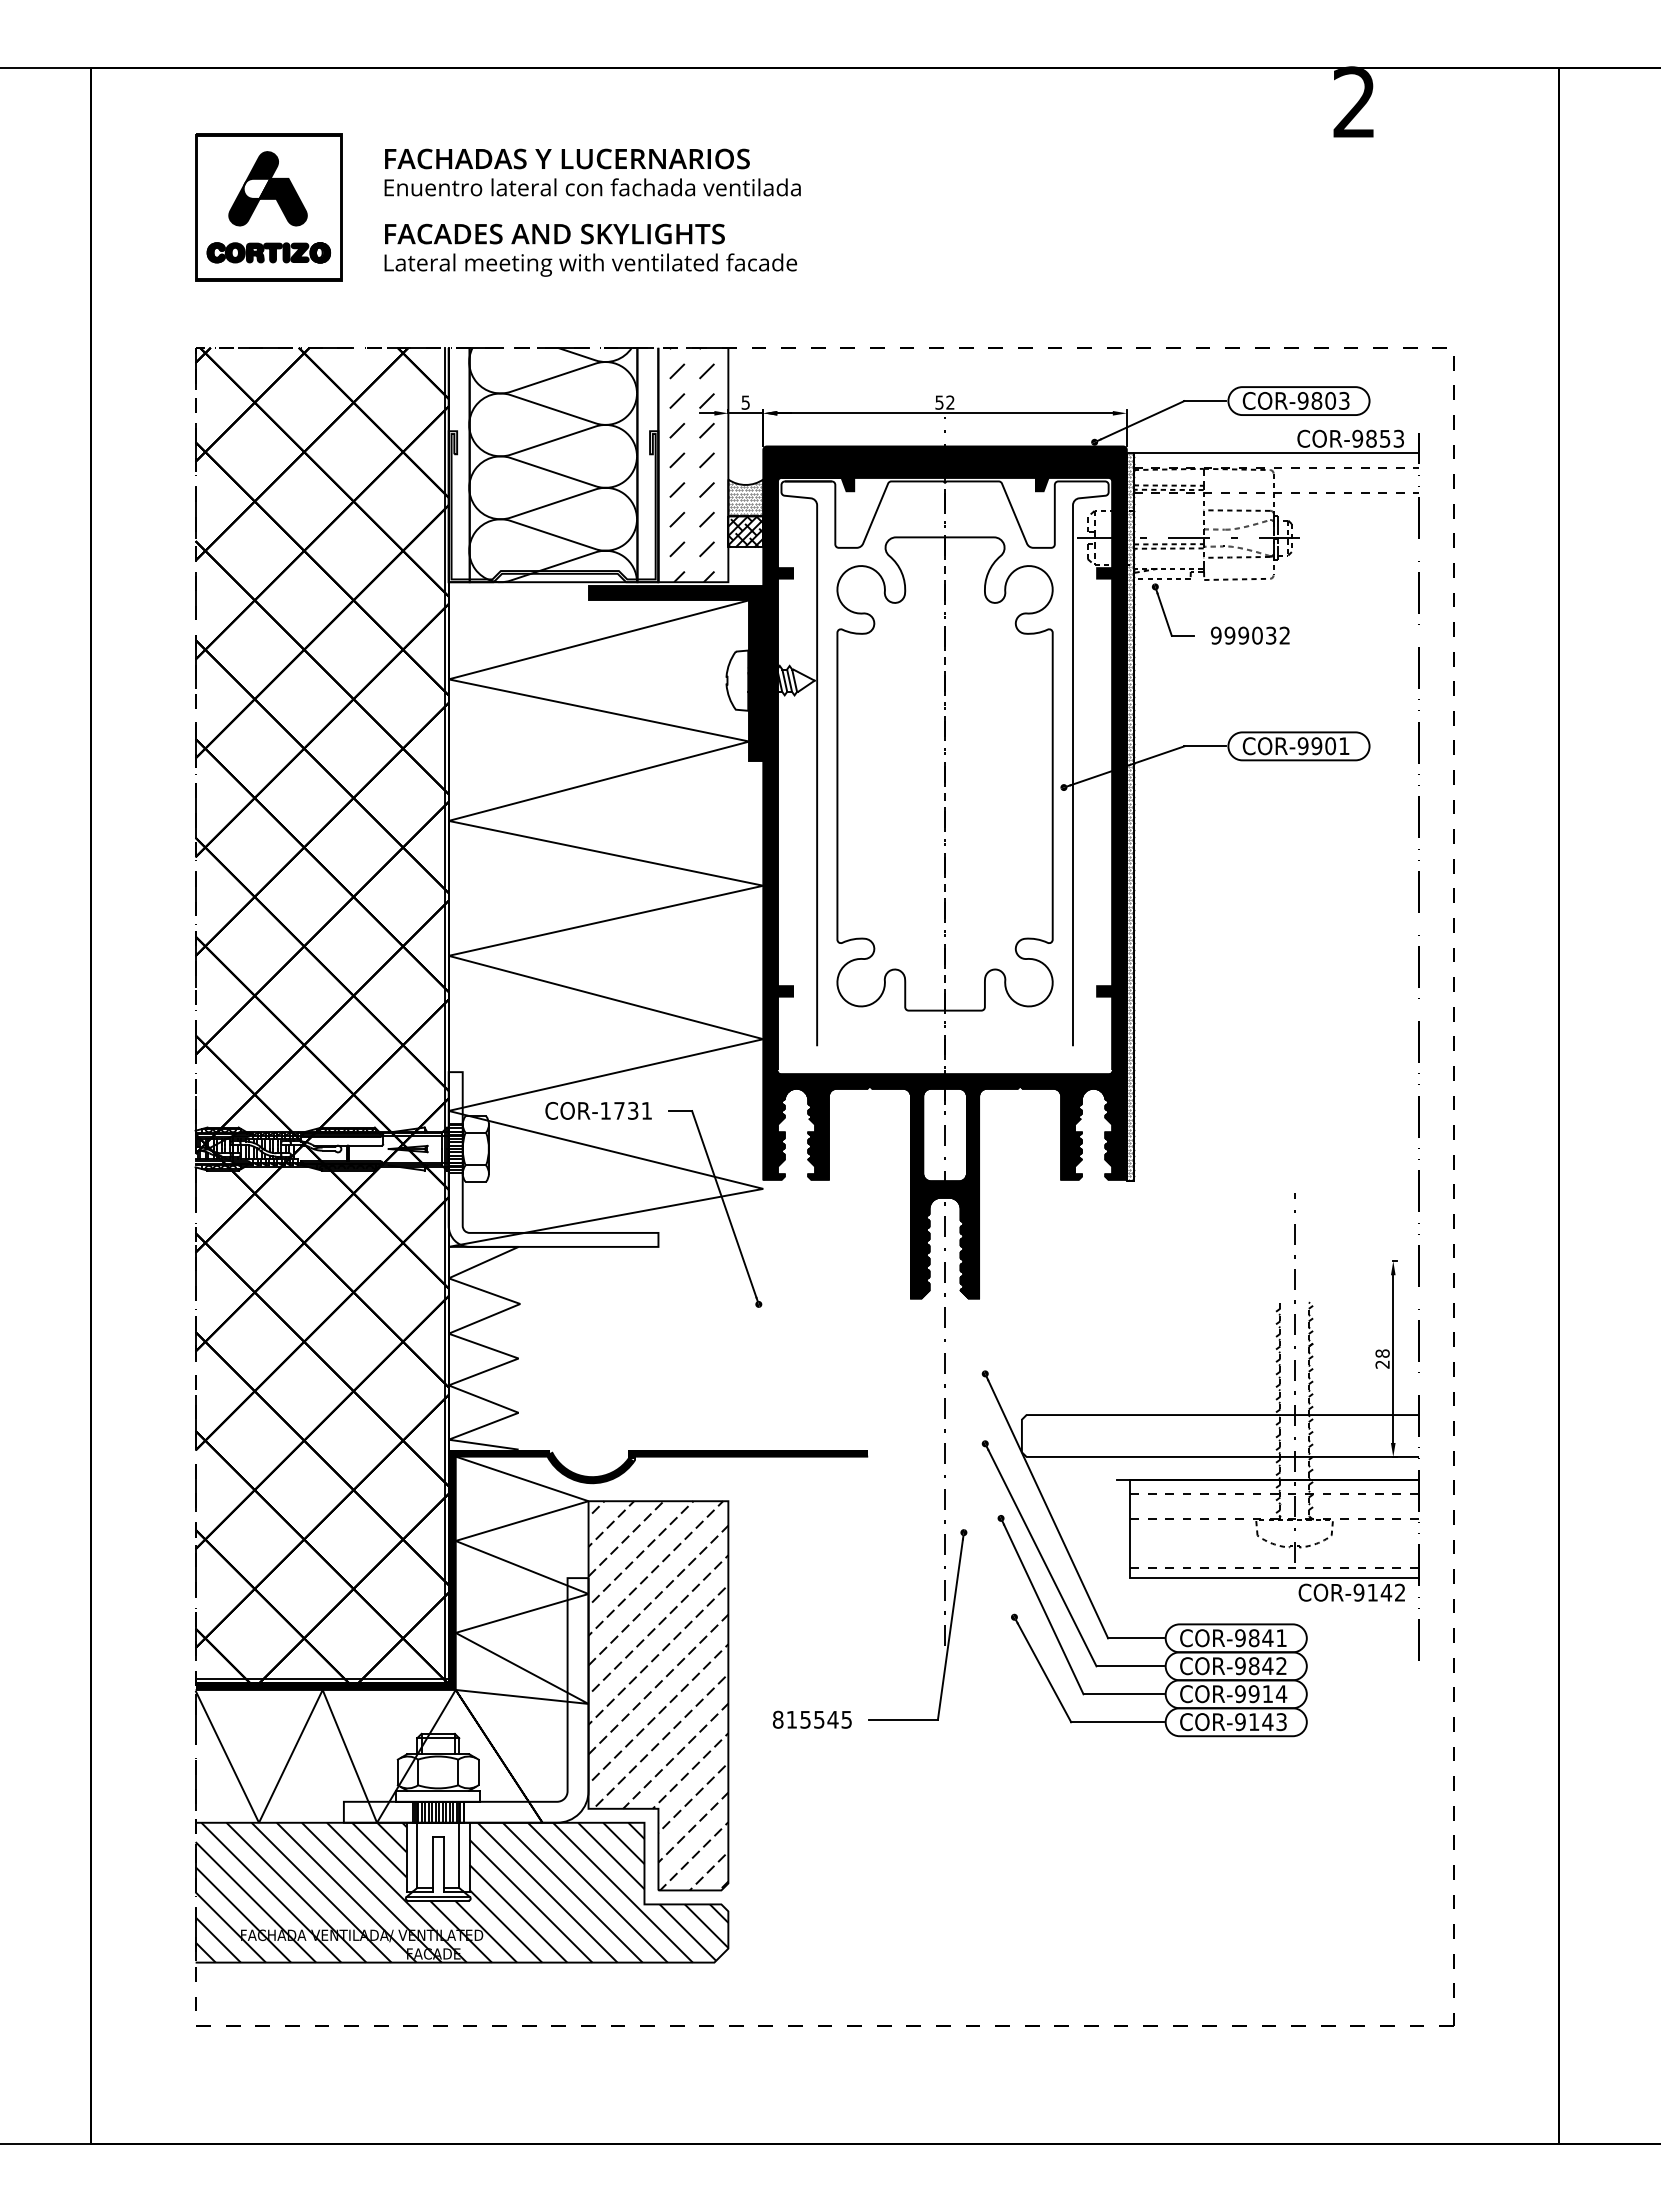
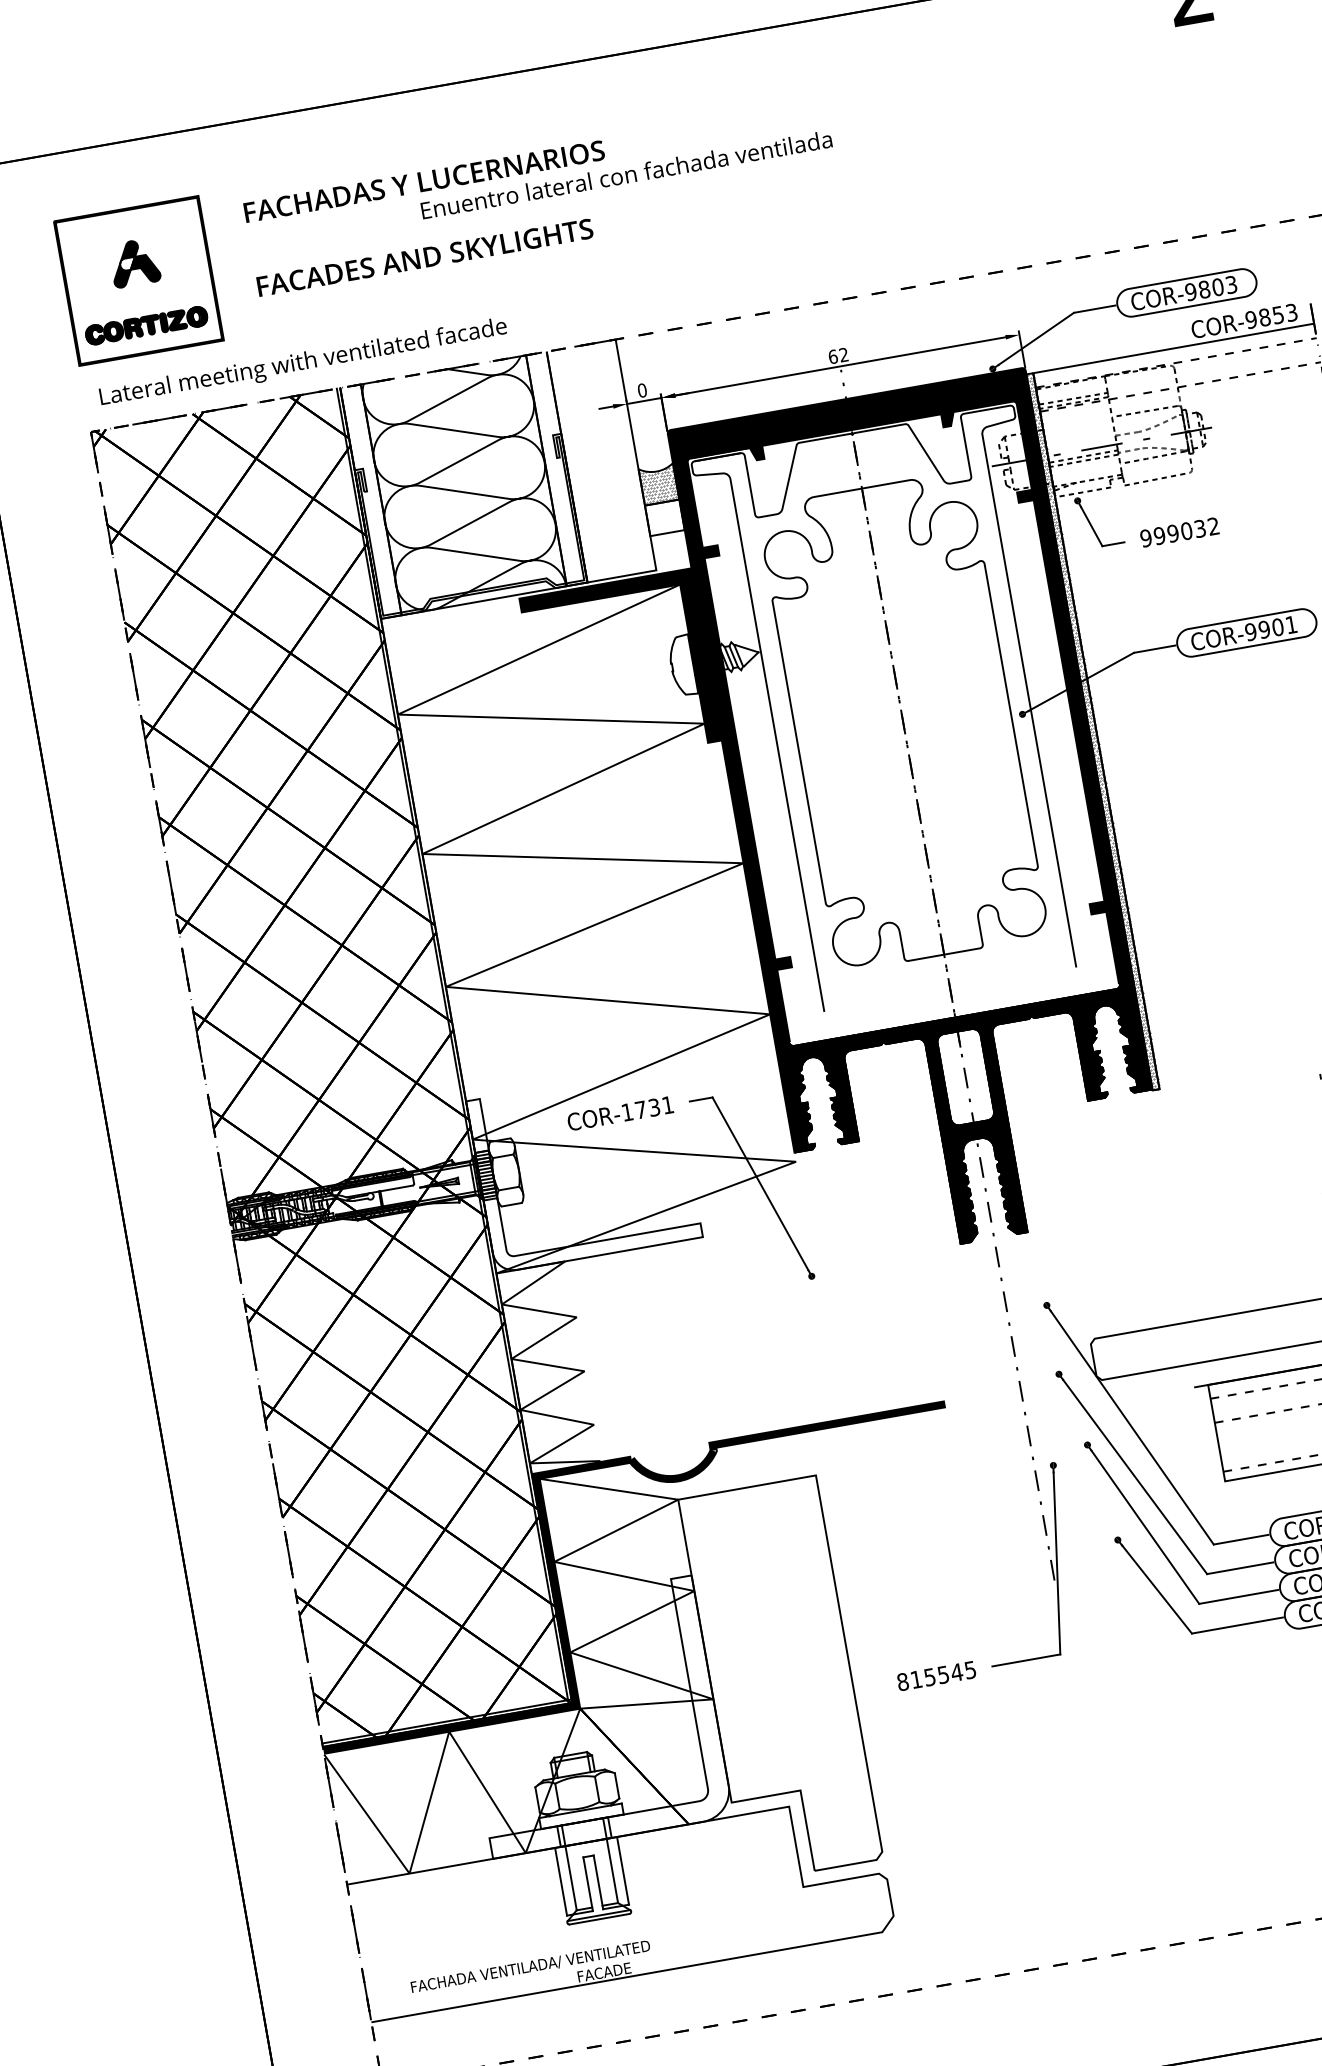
text: (592, 187) -> (626, 174), moved
part: (267, 188) -> (134, 262), size x0.6
text: (590, 264) -> (303, 362), moved
text: (745, 402) -> (642, 390), 5 -> 0
text: (939, 402) -> (833, 356), 52 -> 62
hatch: (691, 464) -> (599, 460), removed
hatch: (745, 531) -> (664, 517), removed
hatch: (658, 1695) -> (780, 1678), removed
hatch: (438, 1811) -> (584, 1831), removed
hatch: (461, 1892) -> (621, 1907), removed

